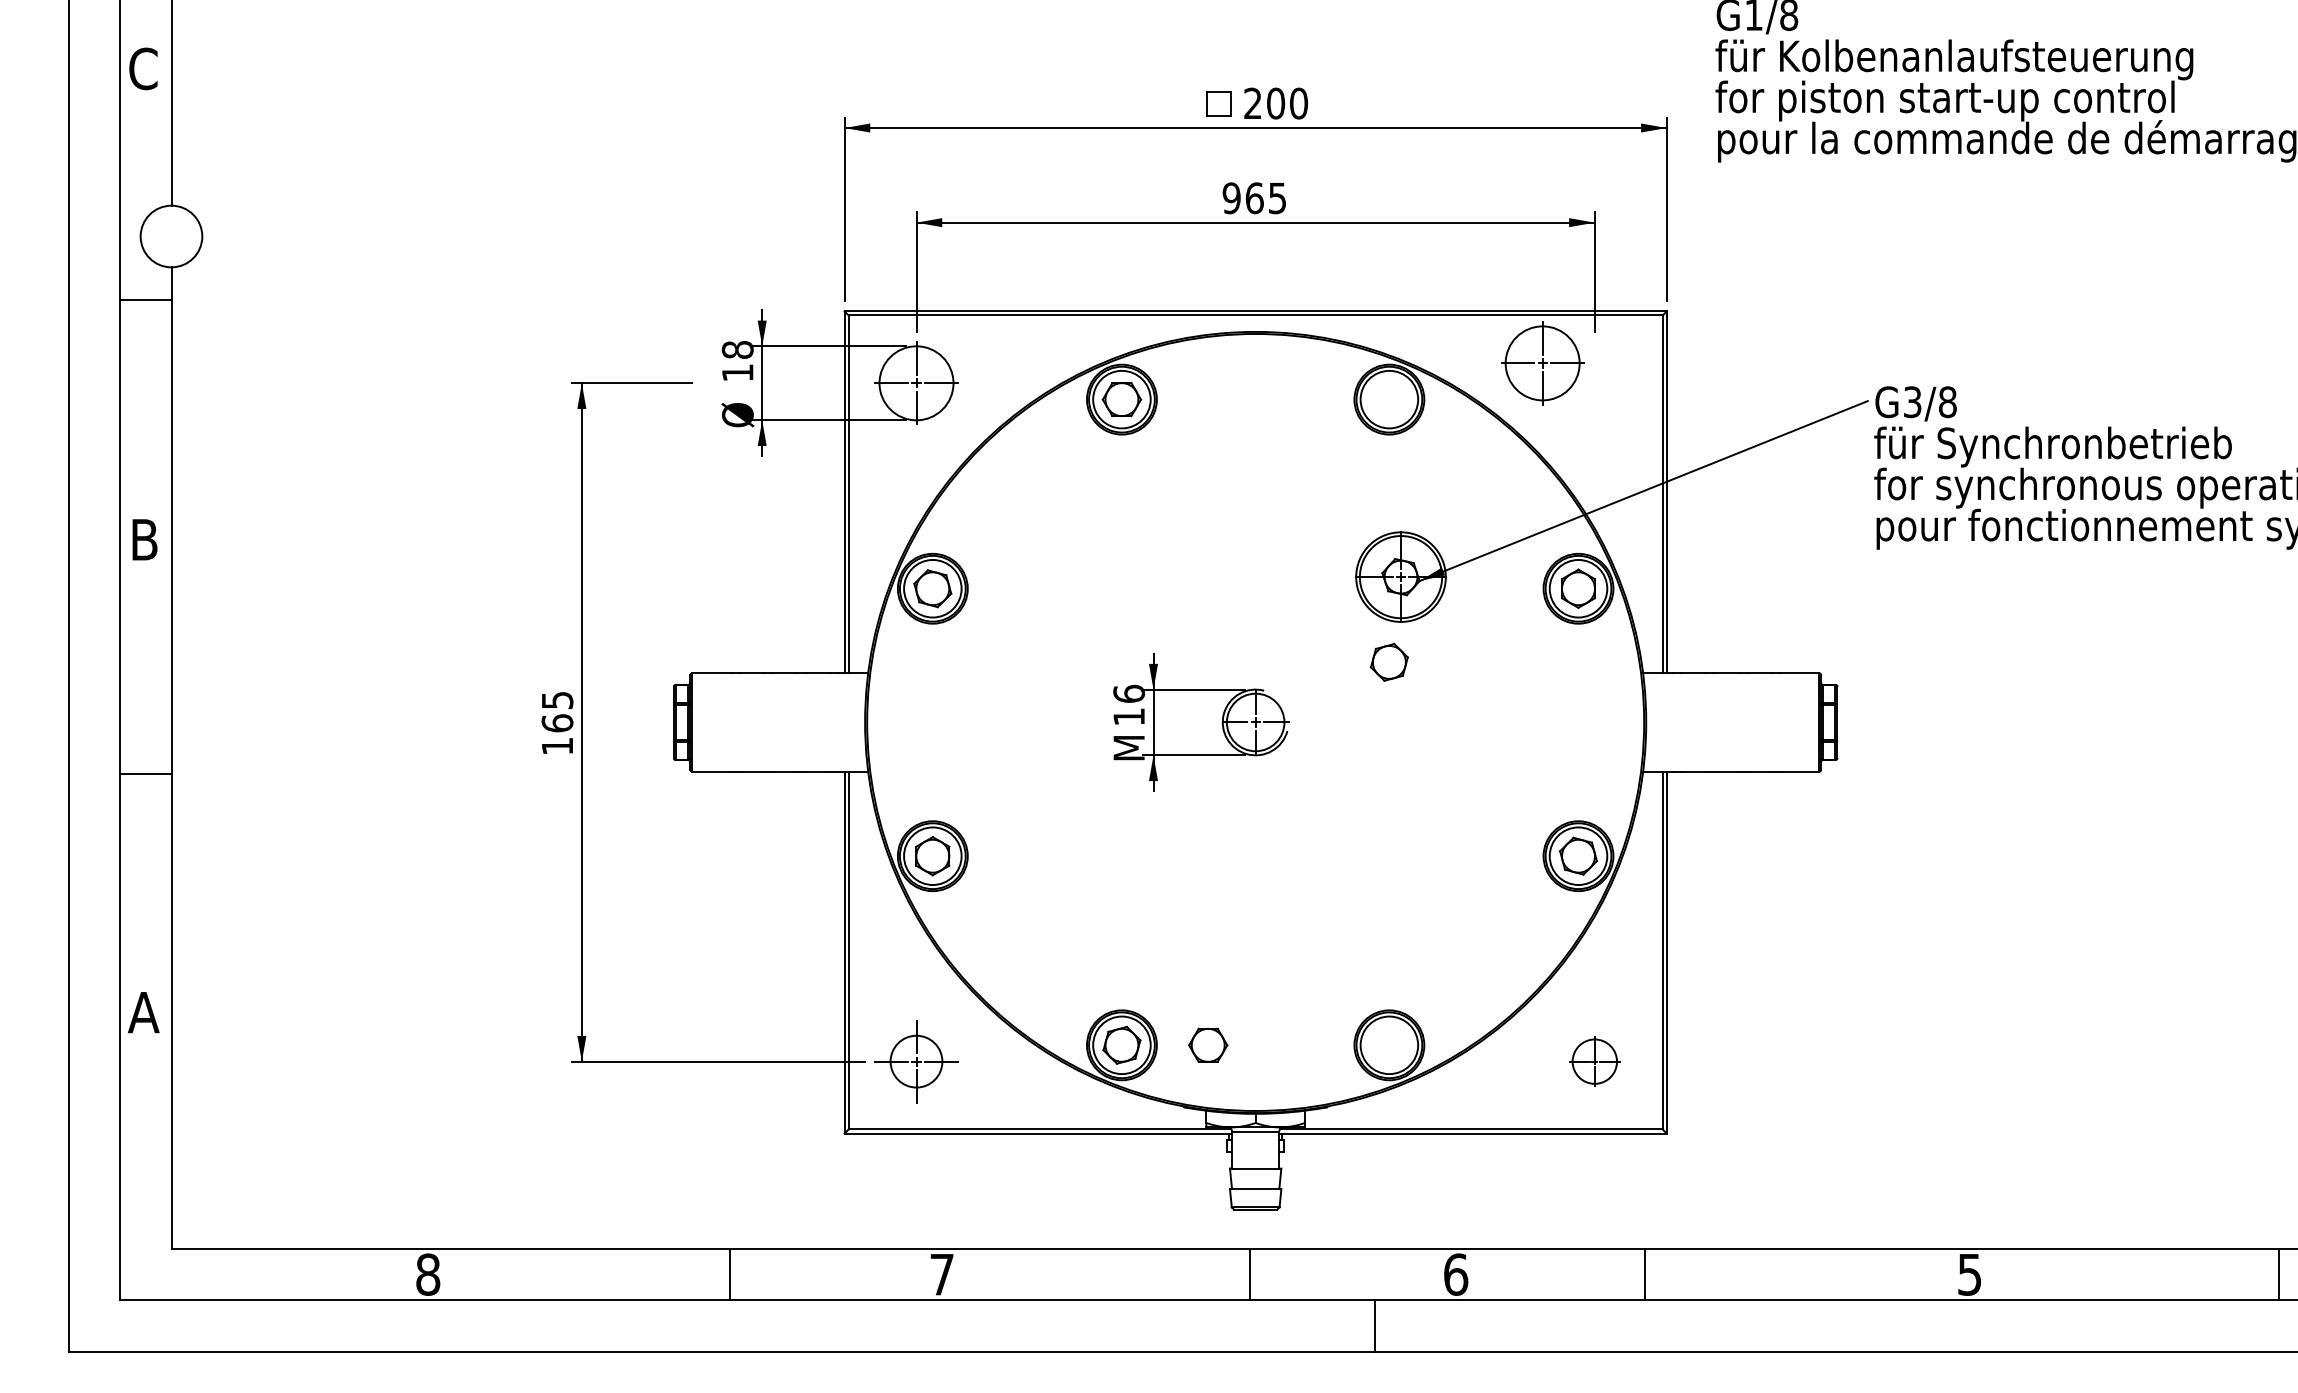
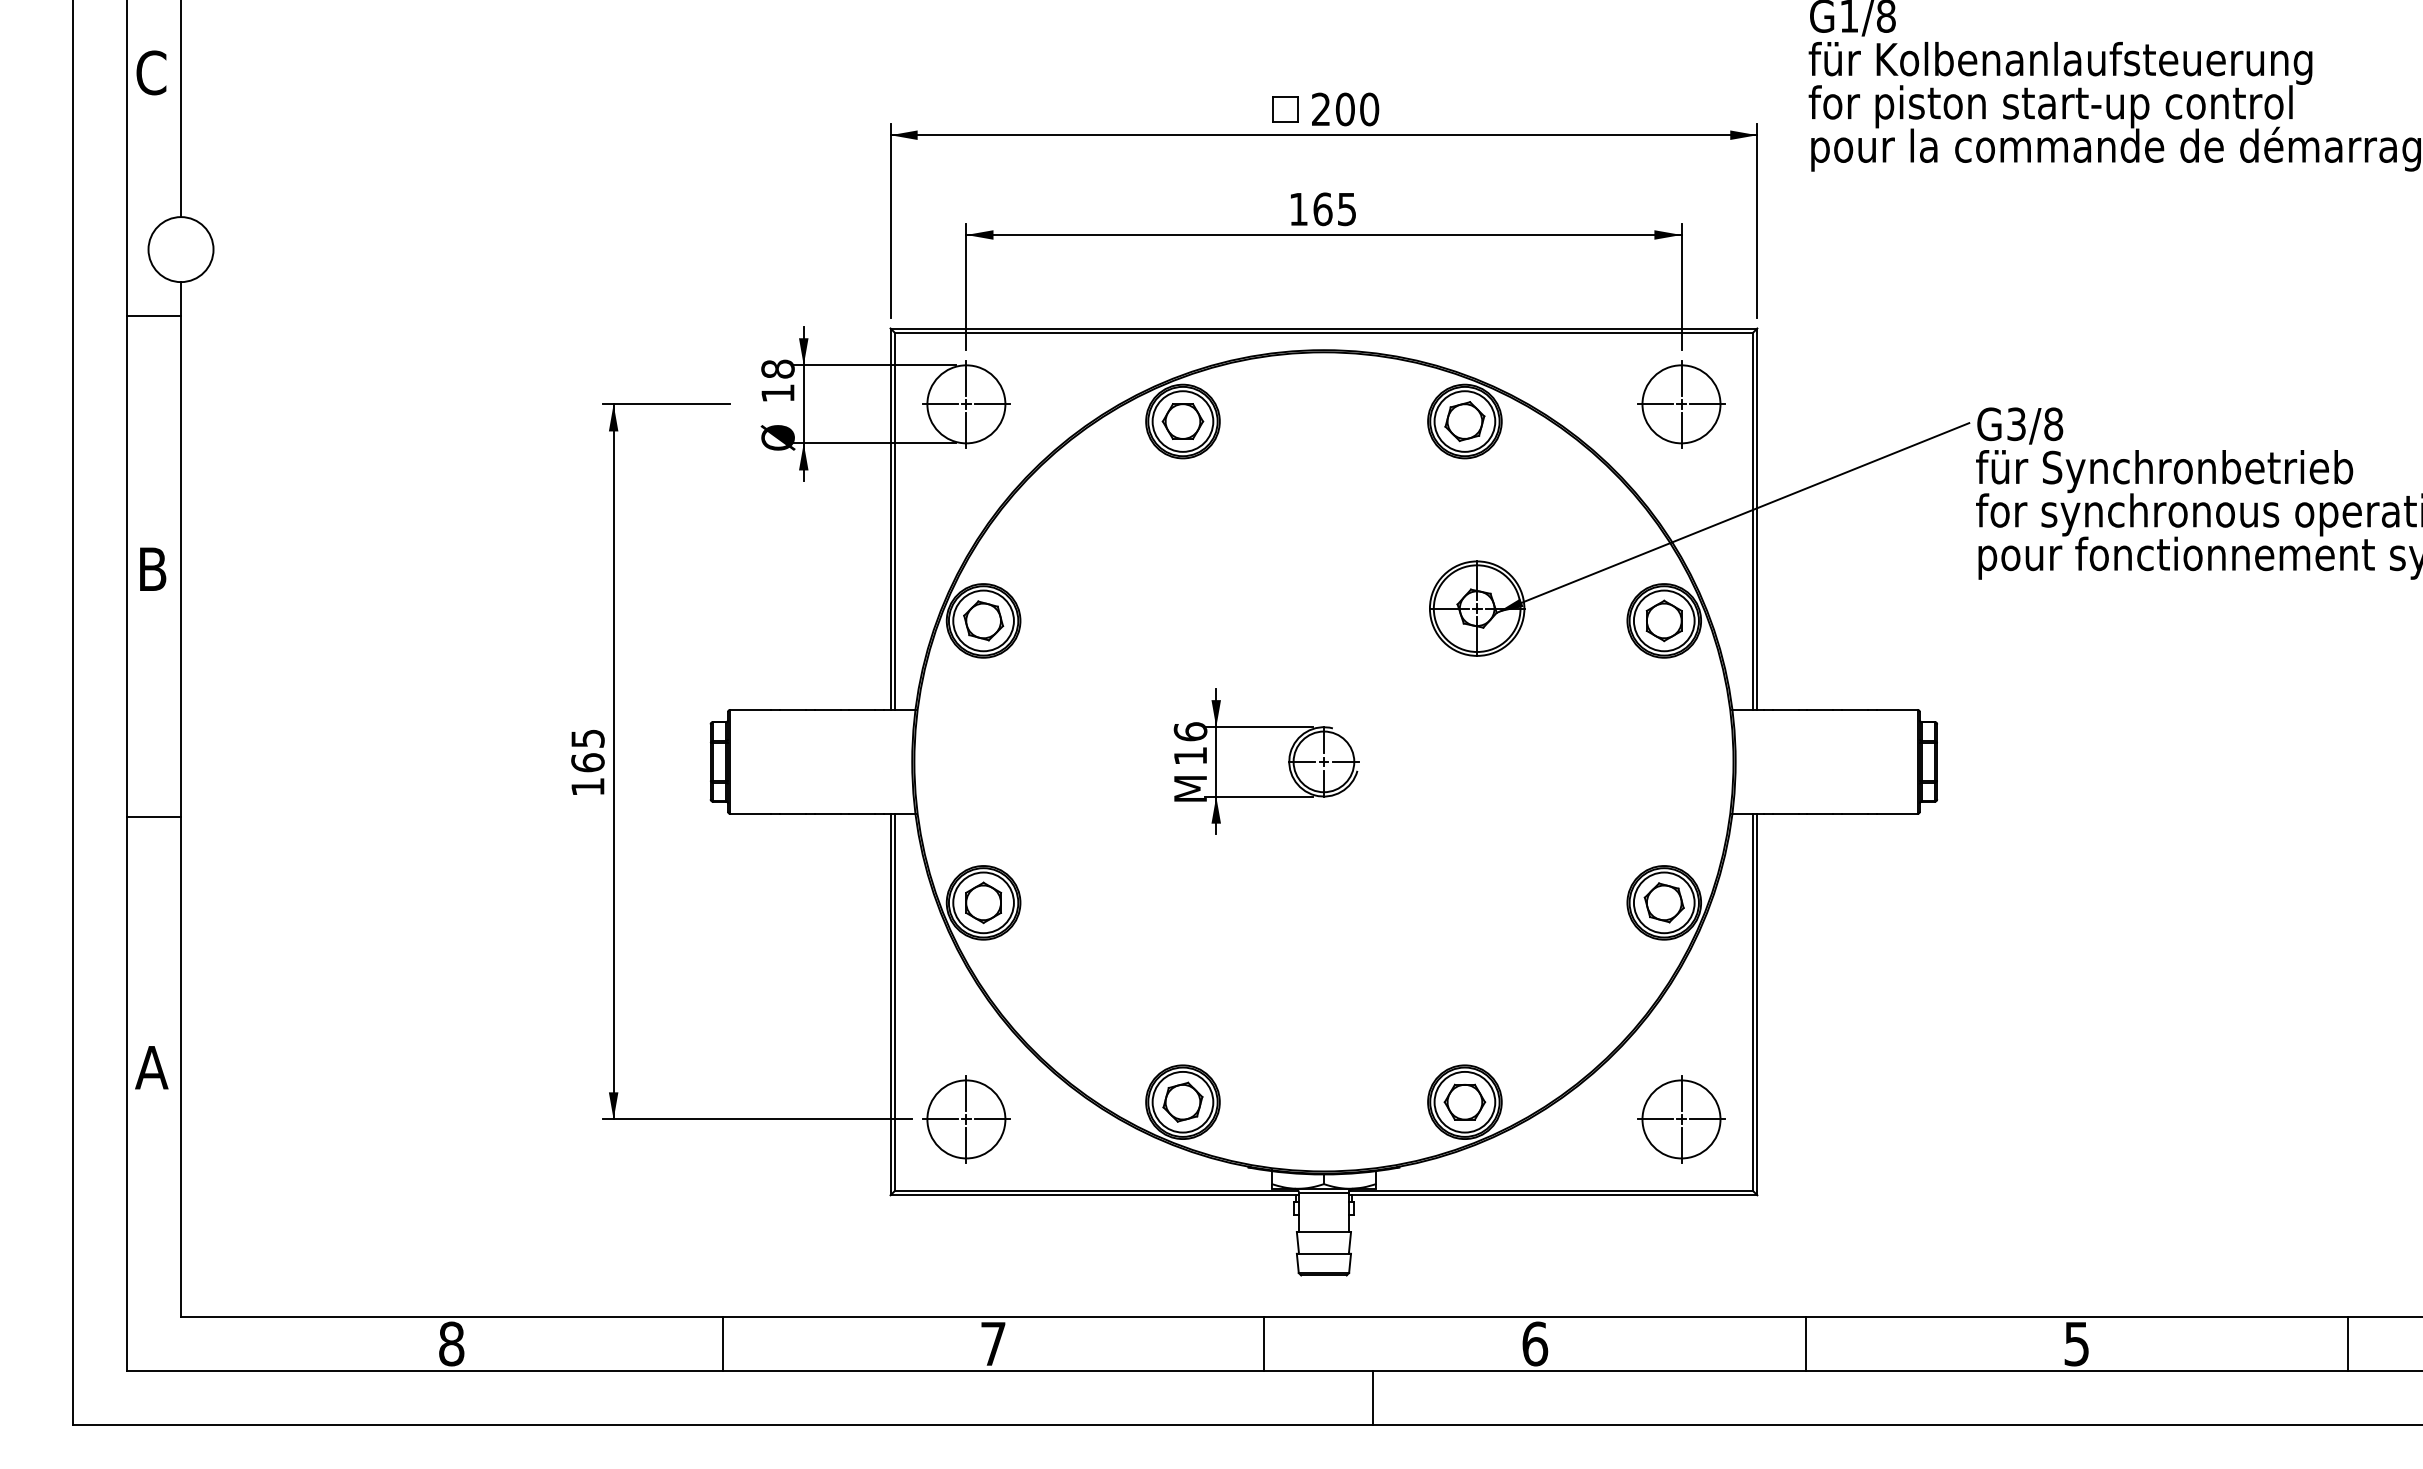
text: (1231, 198) -> (1298, 209), 965 -> 165
part: (1542, 363) -> (1681, 404), moved
part: (1388, 662) -> (1464, 421), moved
part: (1207, 1044) -> (1464, 1101), moved
circle: (916, 1061) -> (966, 1119), size x1.43
part: (1594, 1061) -> (1681, 1119), size x1.67
line: (729, 1274) -> (722, 1343), moved
line: (1249, 1274) -> (1264, 1343), moved
line: (1645, 1274) -> (1806, 1343), moved
line: (2278, 1274) -> (2347, 1343), moved
line: (1374, 1325) -> (1372, 1397), moved

